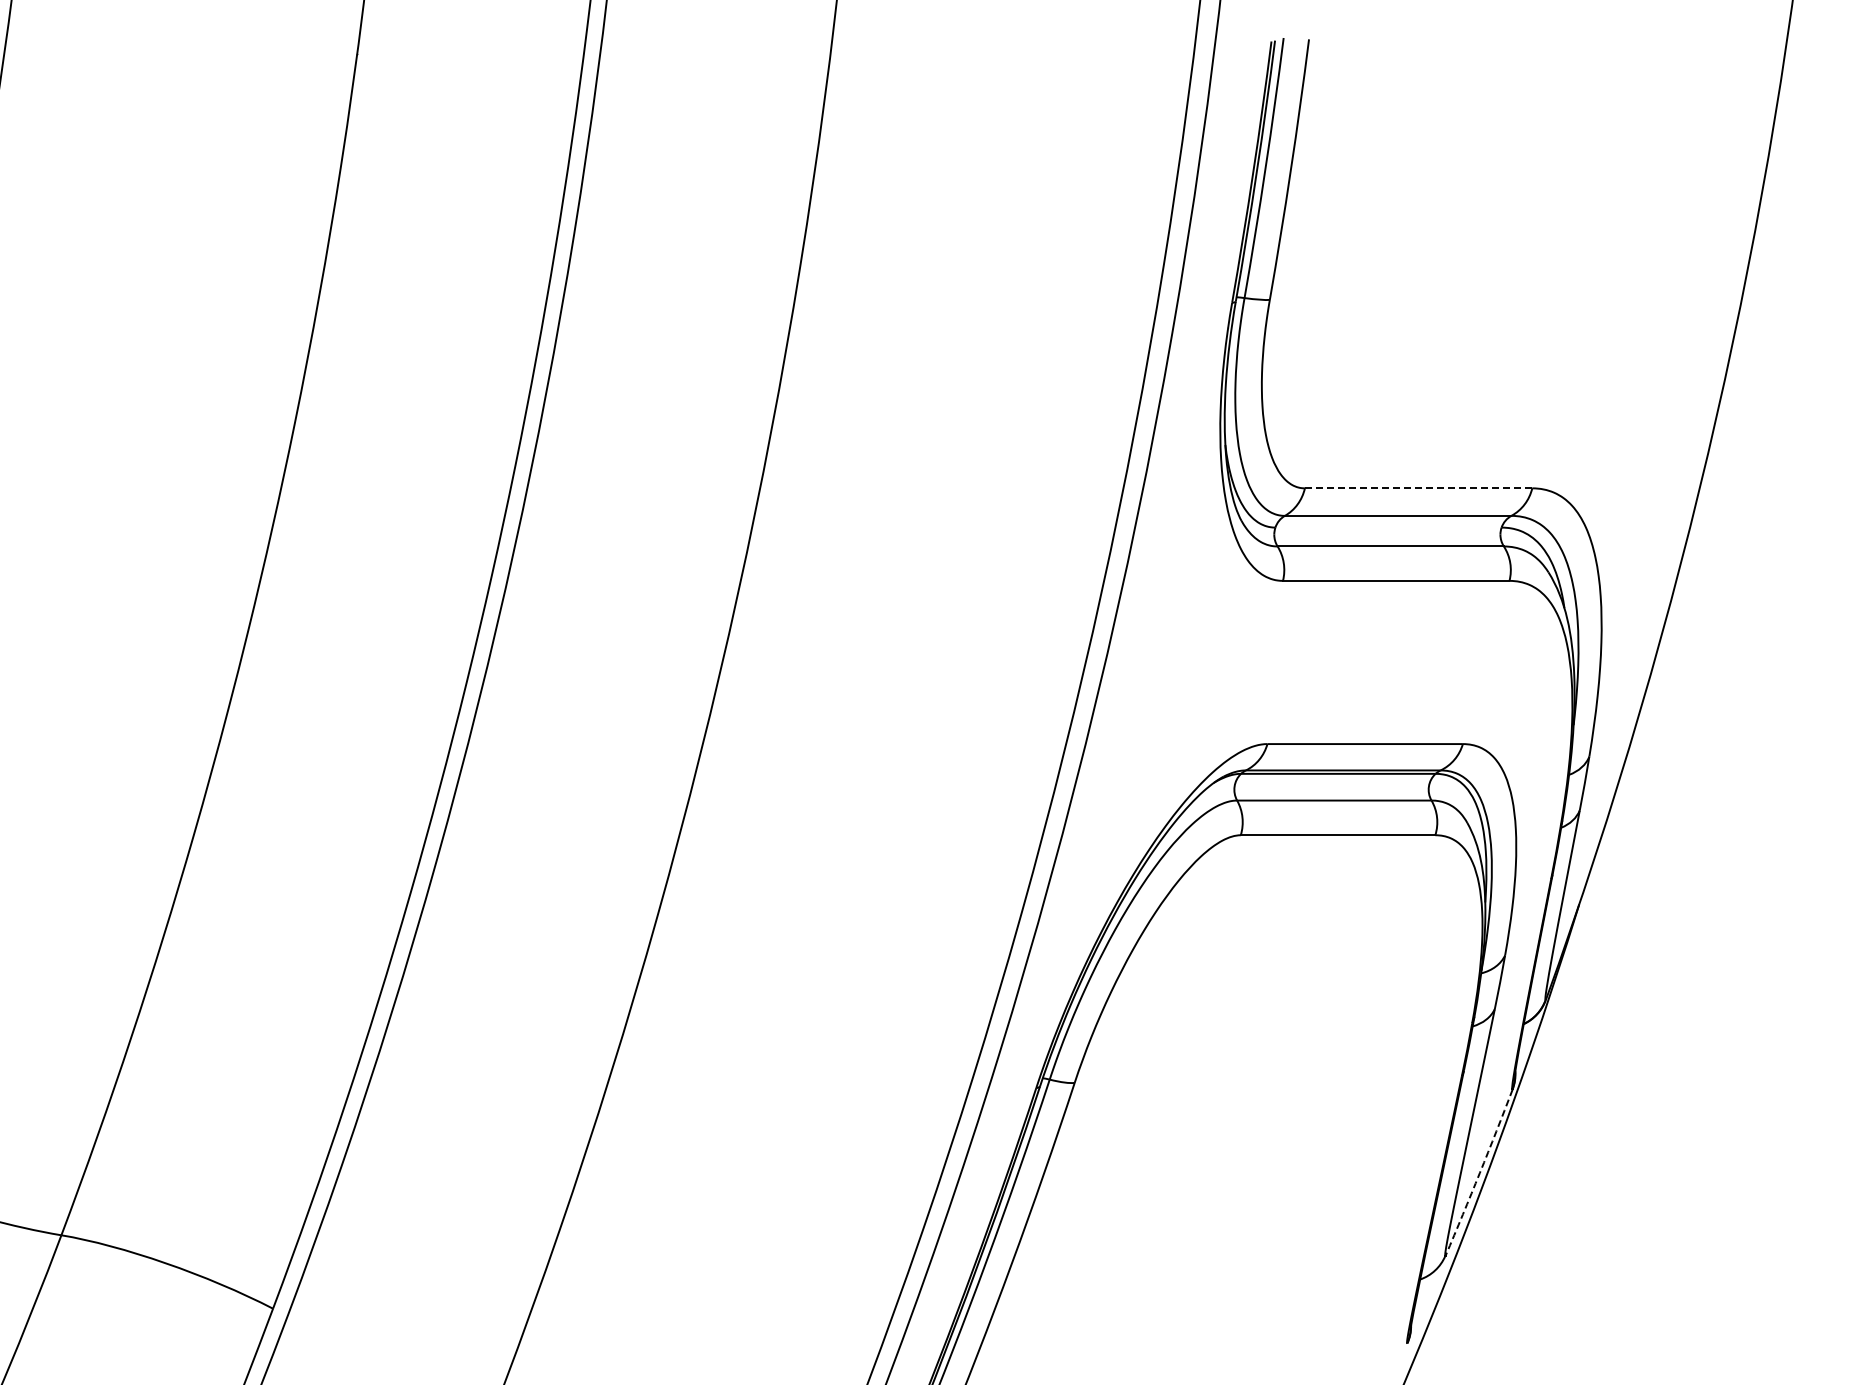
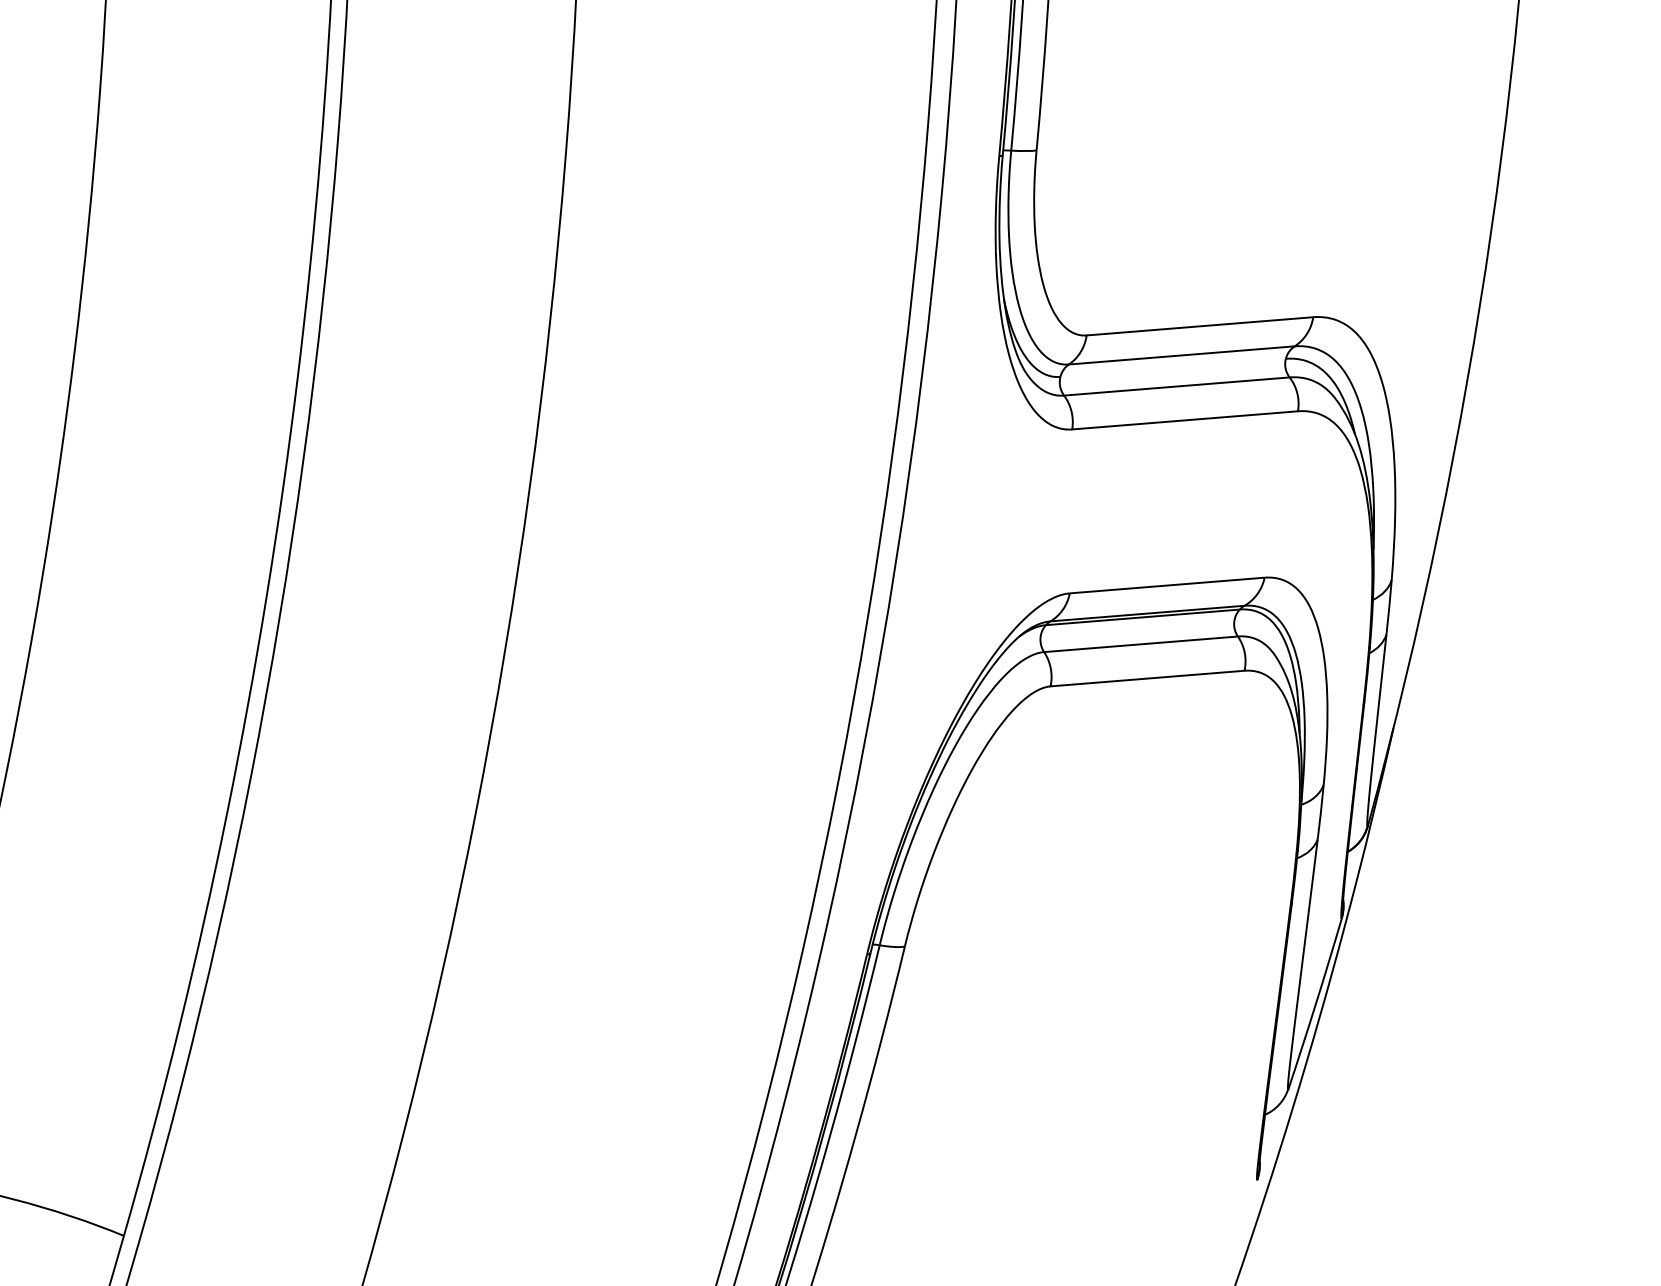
line: (1418, 488) -> (1199, 326), dashed -> solid
arc: (1479, 1173) -> (1315, 1004), dashed -> solid

